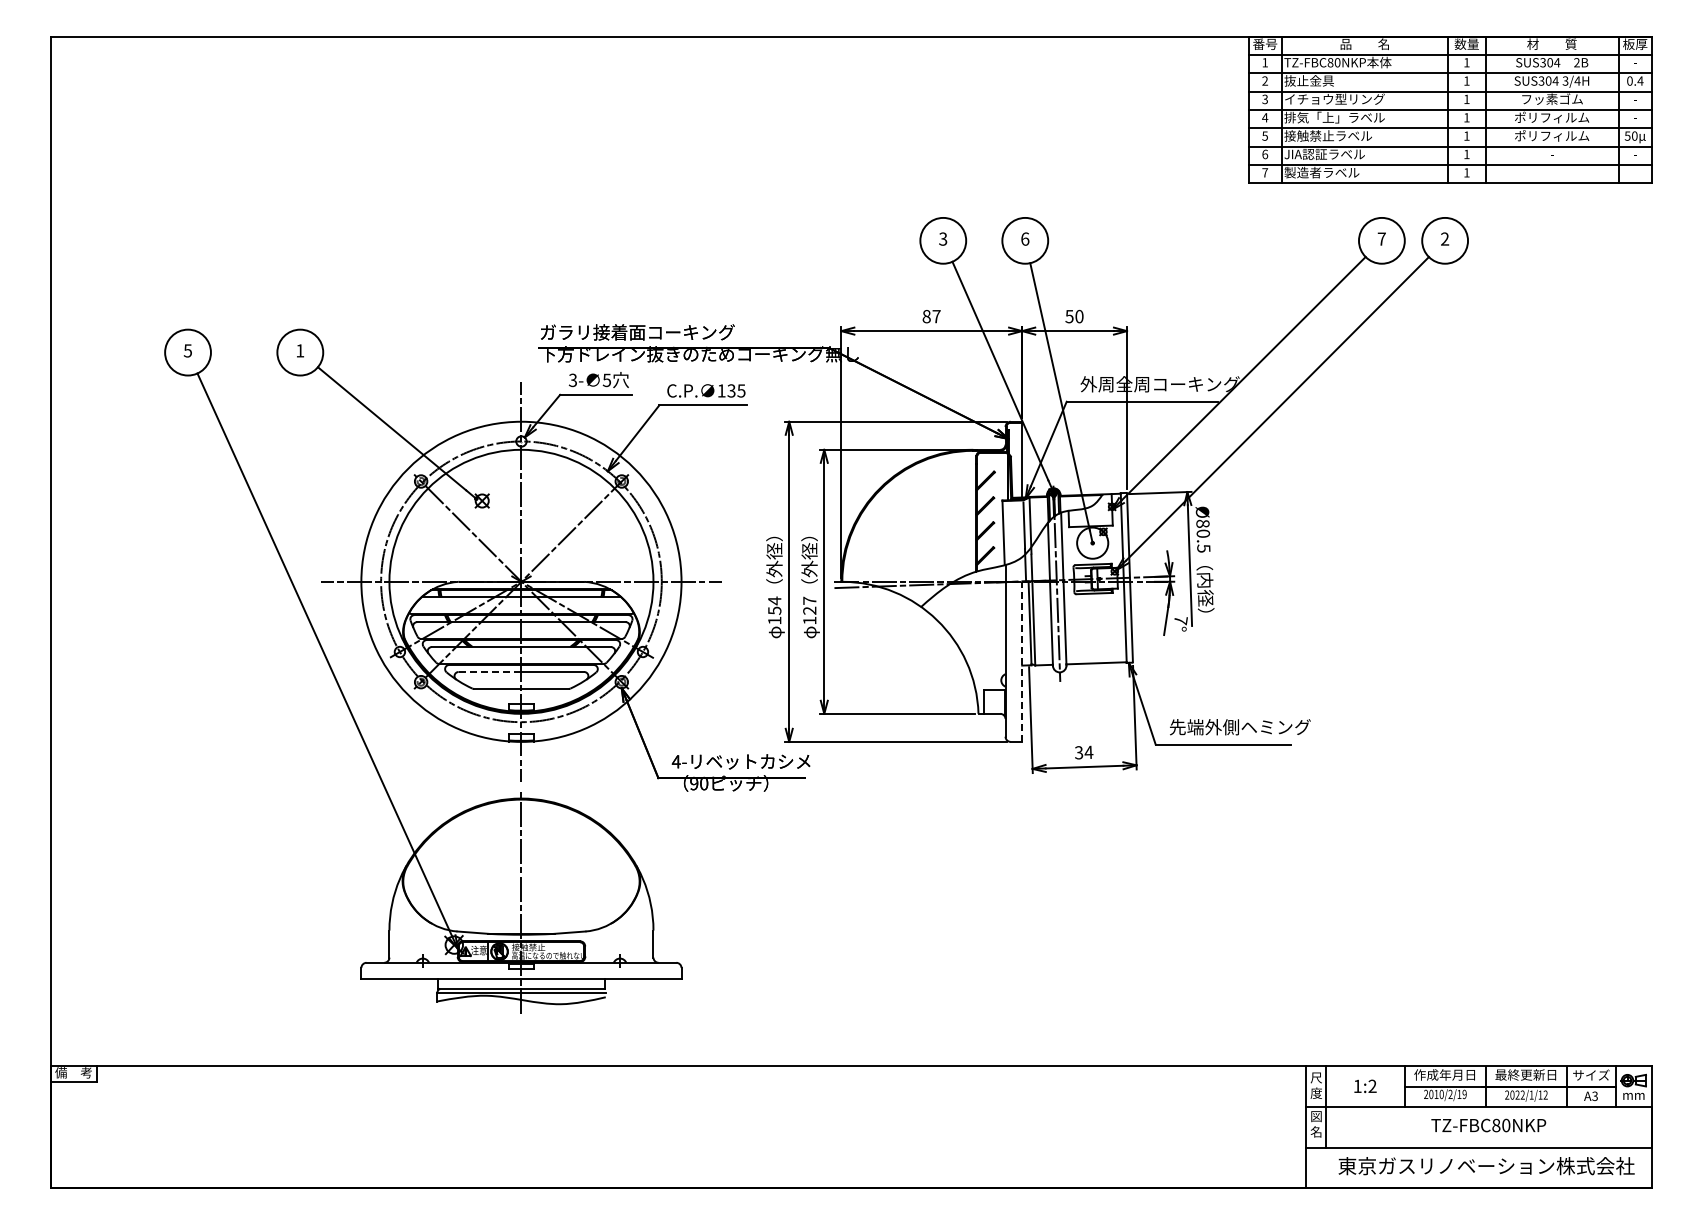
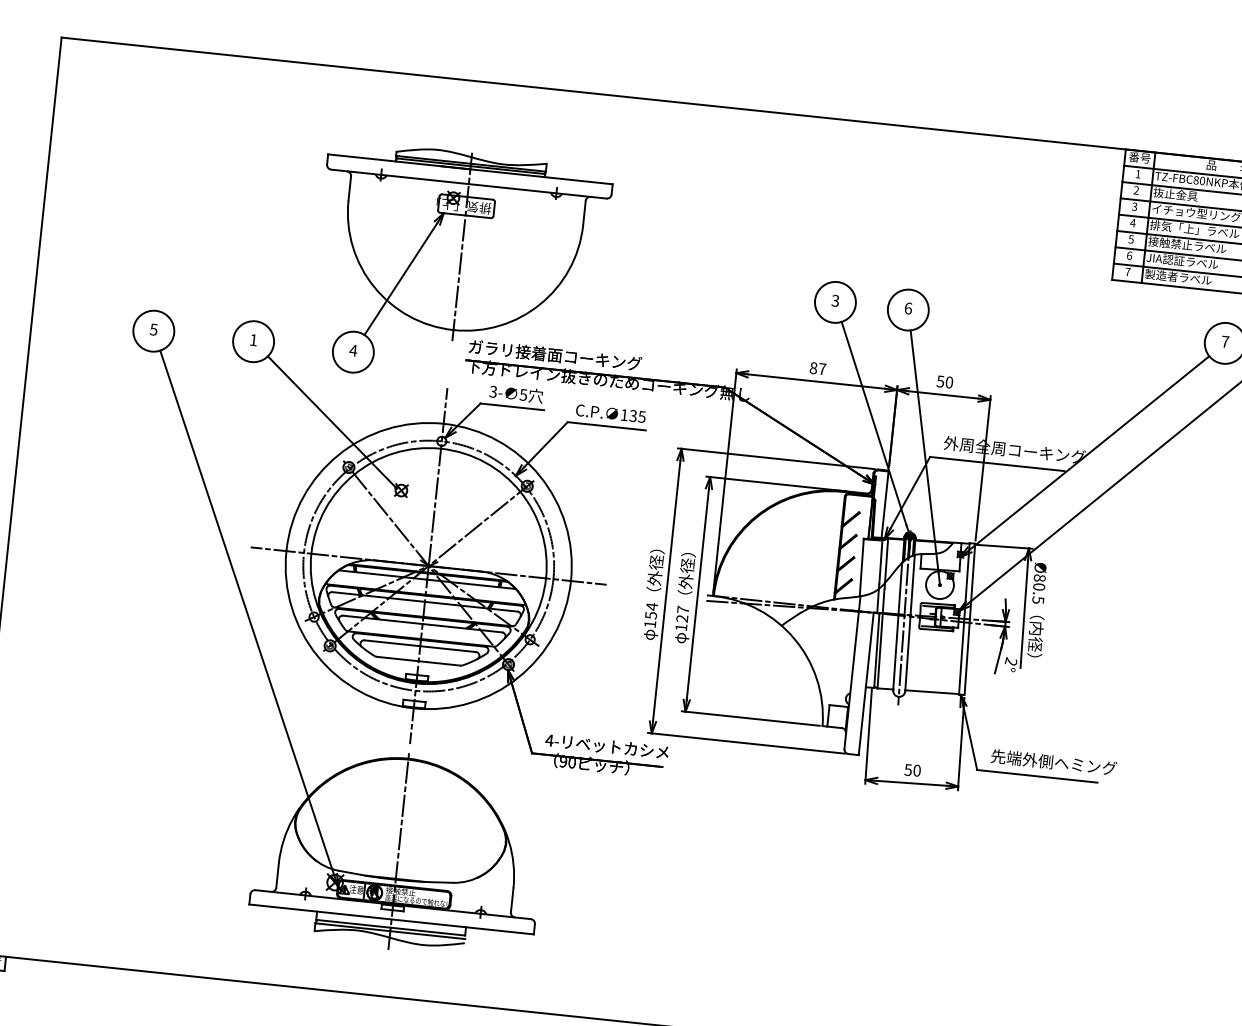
part: (521, 246) -> (460, 268), added
text: (1180, 620) -> (1010, 661), 7° -> 2°
line: (1022, 661) -> (866, 683), dashed -> solid
line: (489, 672) -> (391, 643), dashed -> solid
text: (1084, 752) -> (913, 770), 34 -> 50

